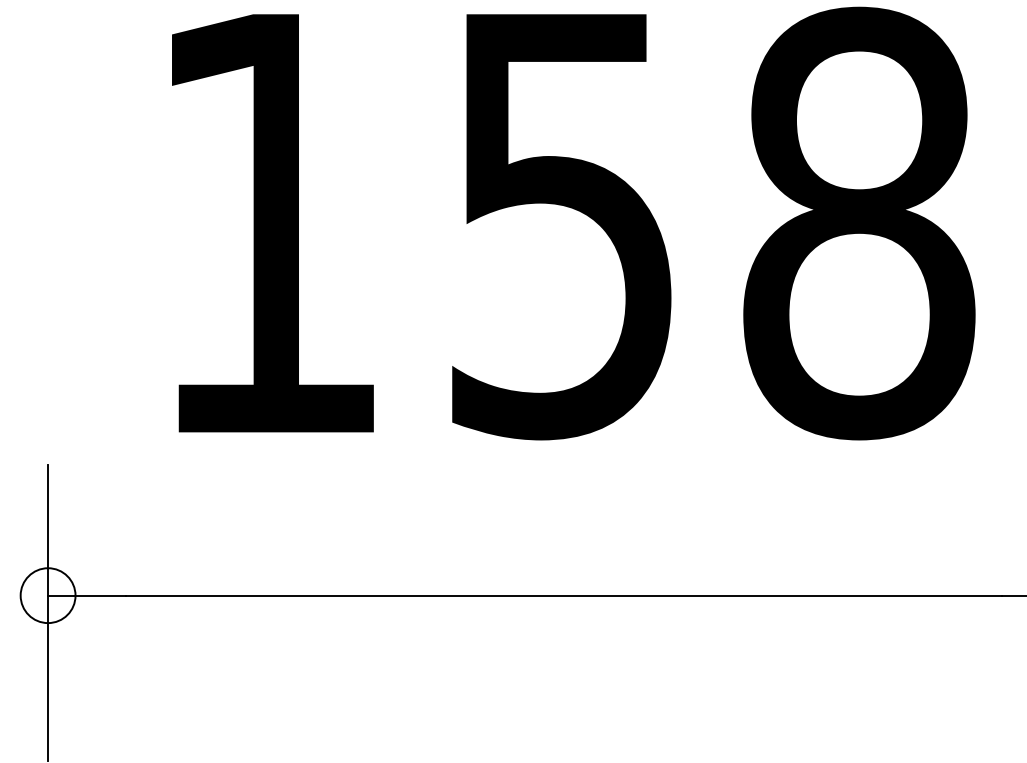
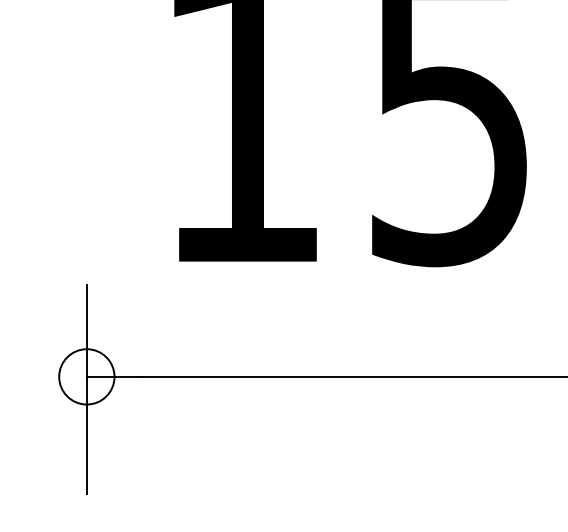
circle: (47, 595) -> (86, 376), size x1.43

